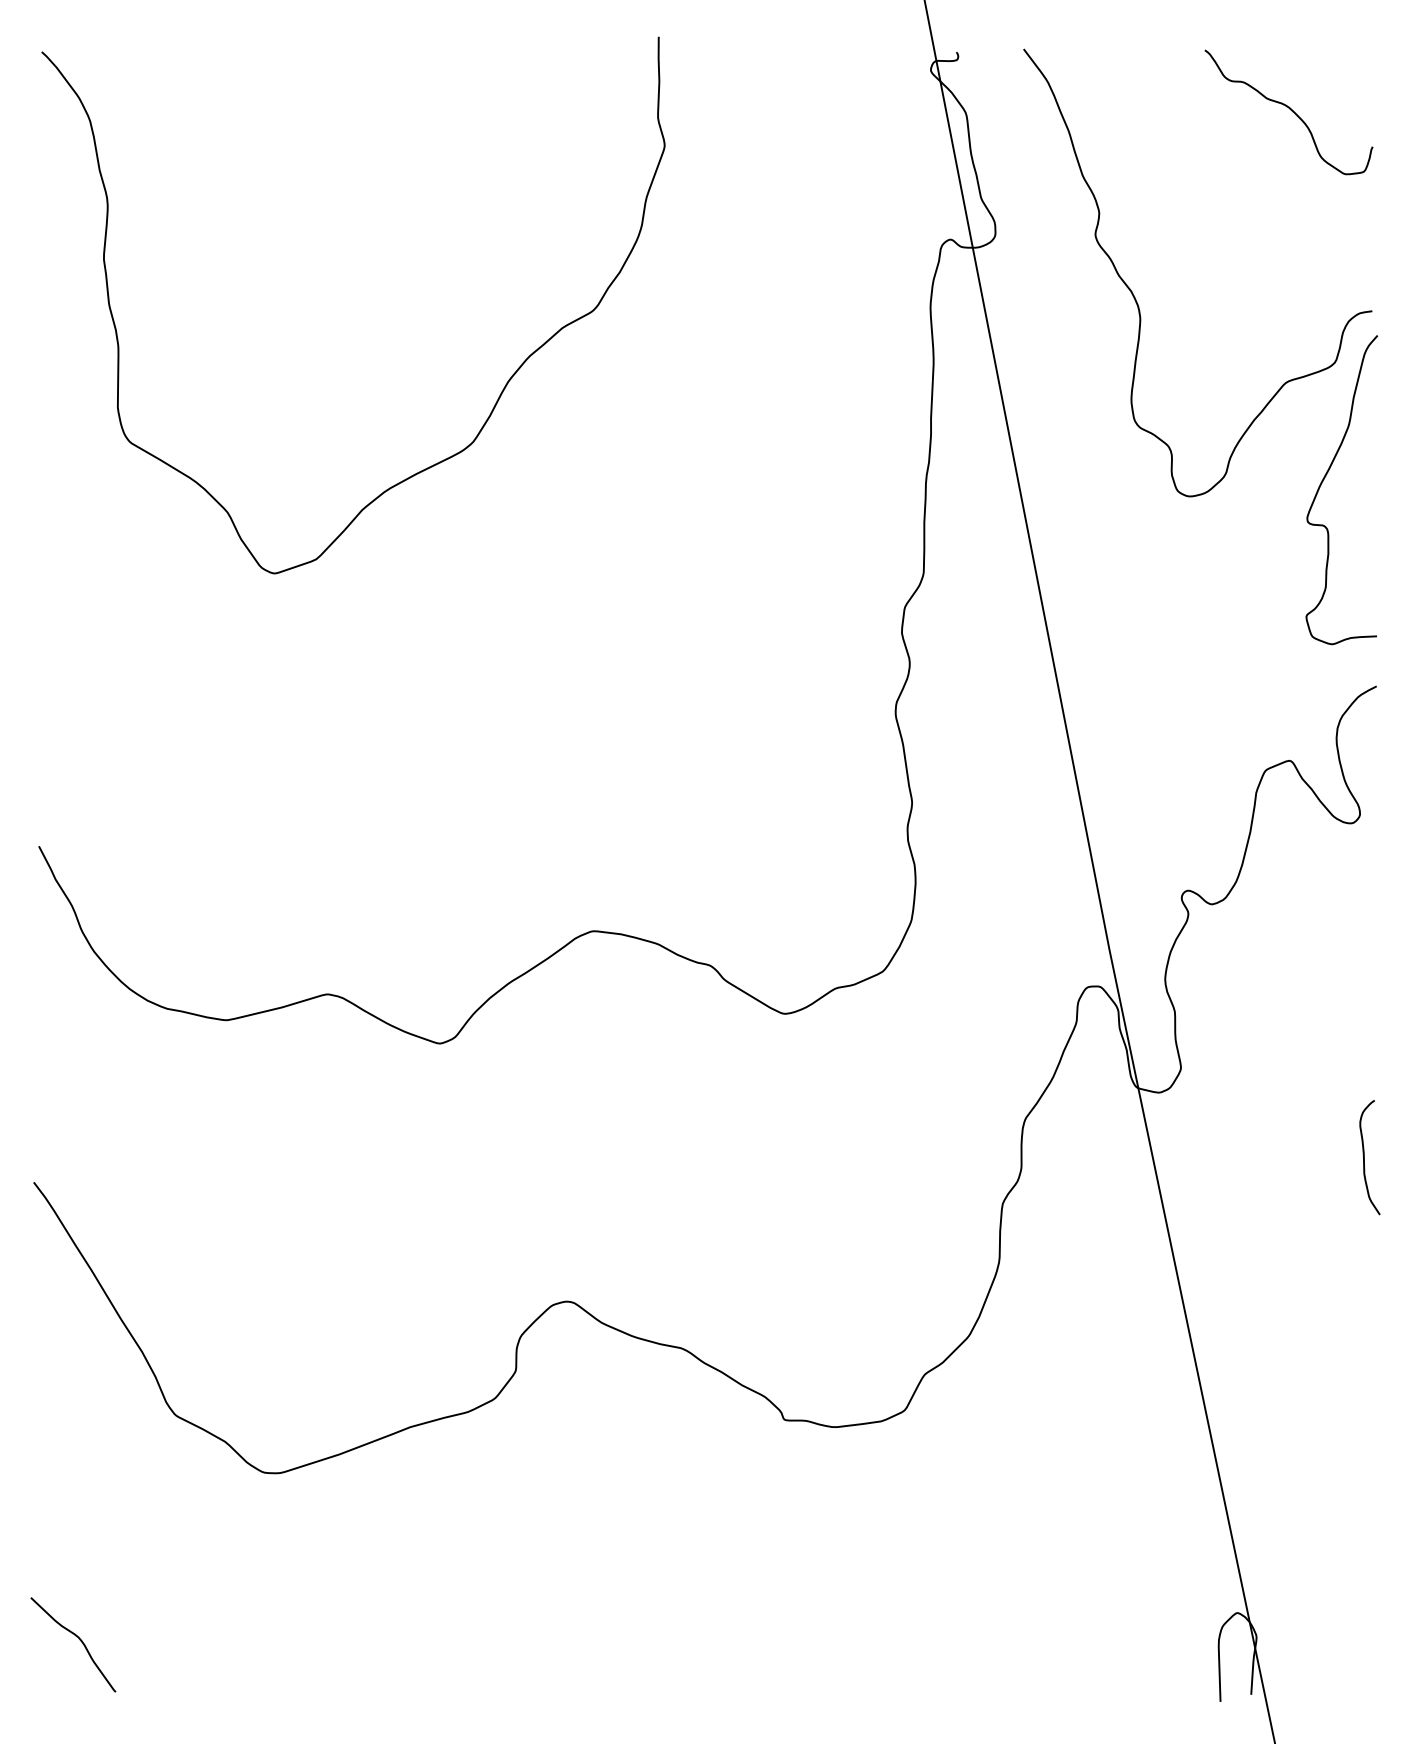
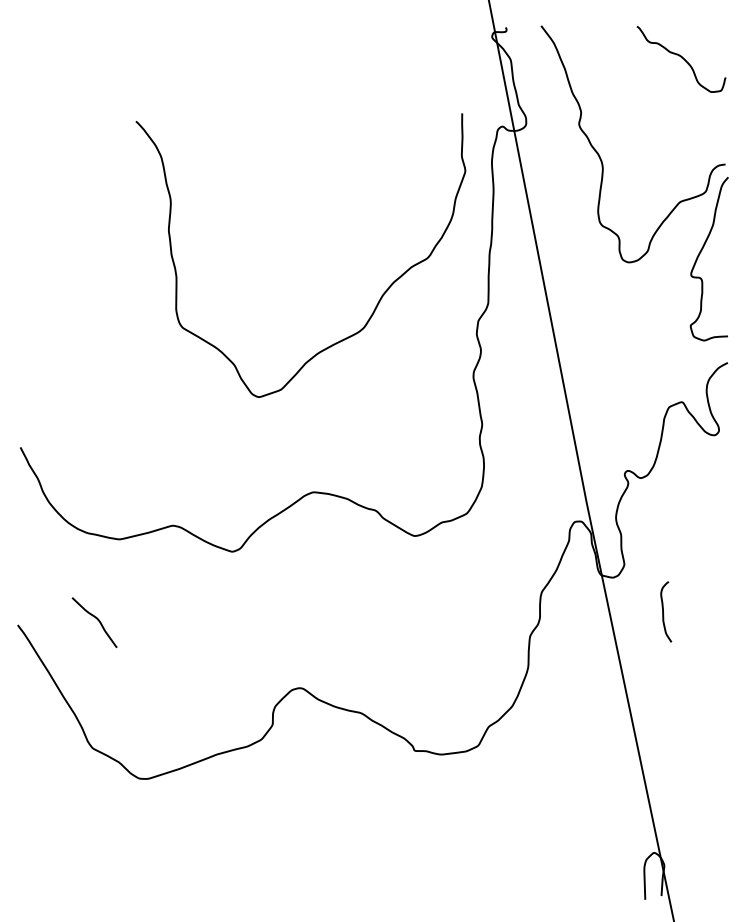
curve: (500, 390) -> (378, 300), moved
curve: (1364, 1156) -> (663, 611), moved
curve: (76, 1638) -> (96, 619), moved

